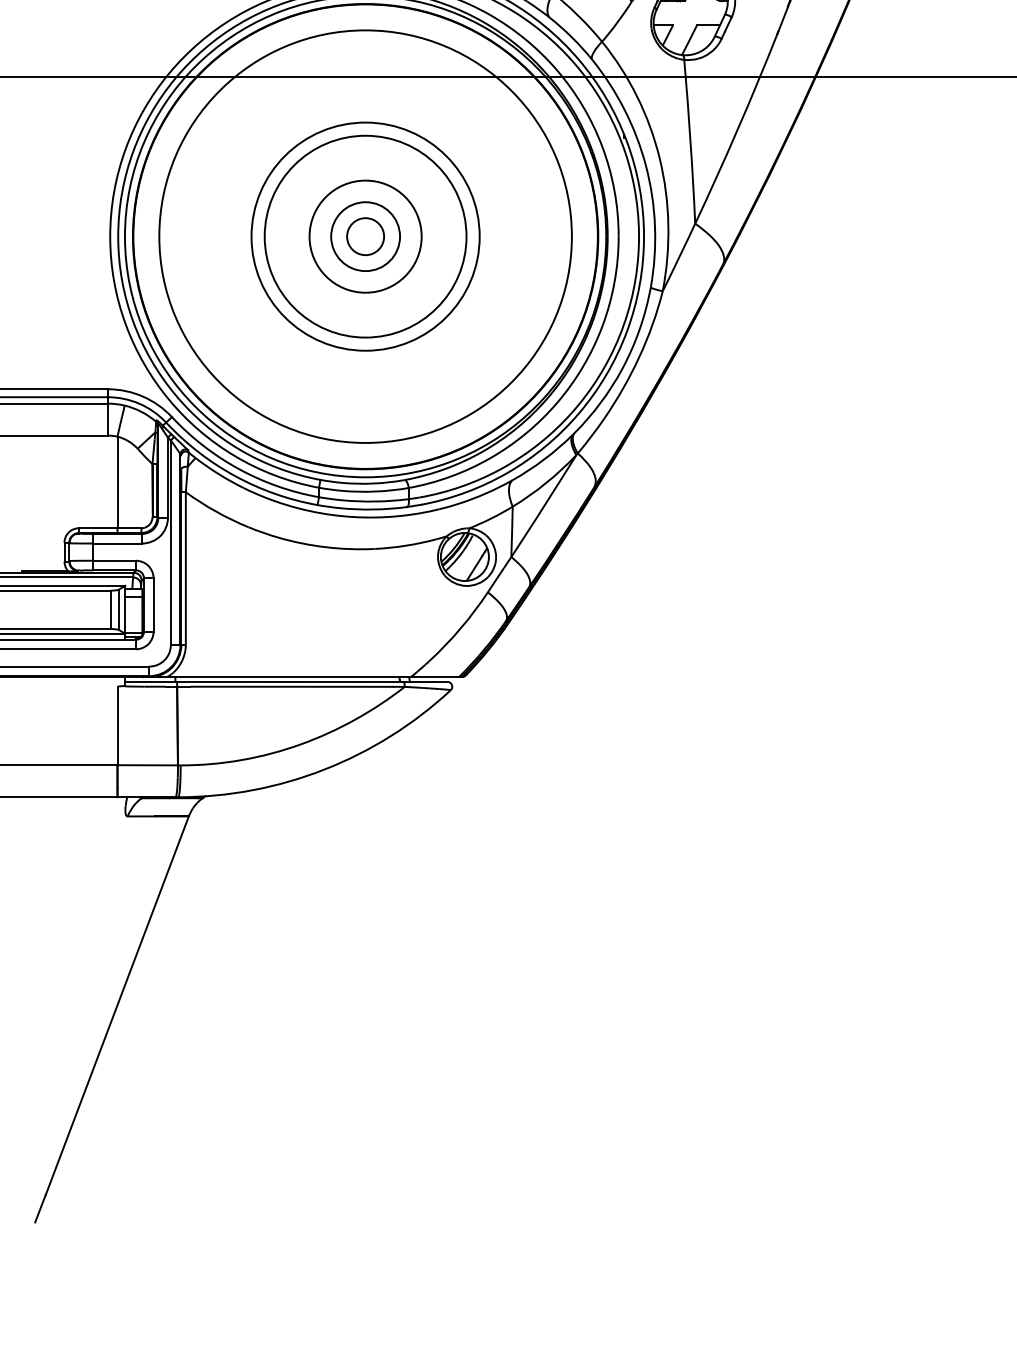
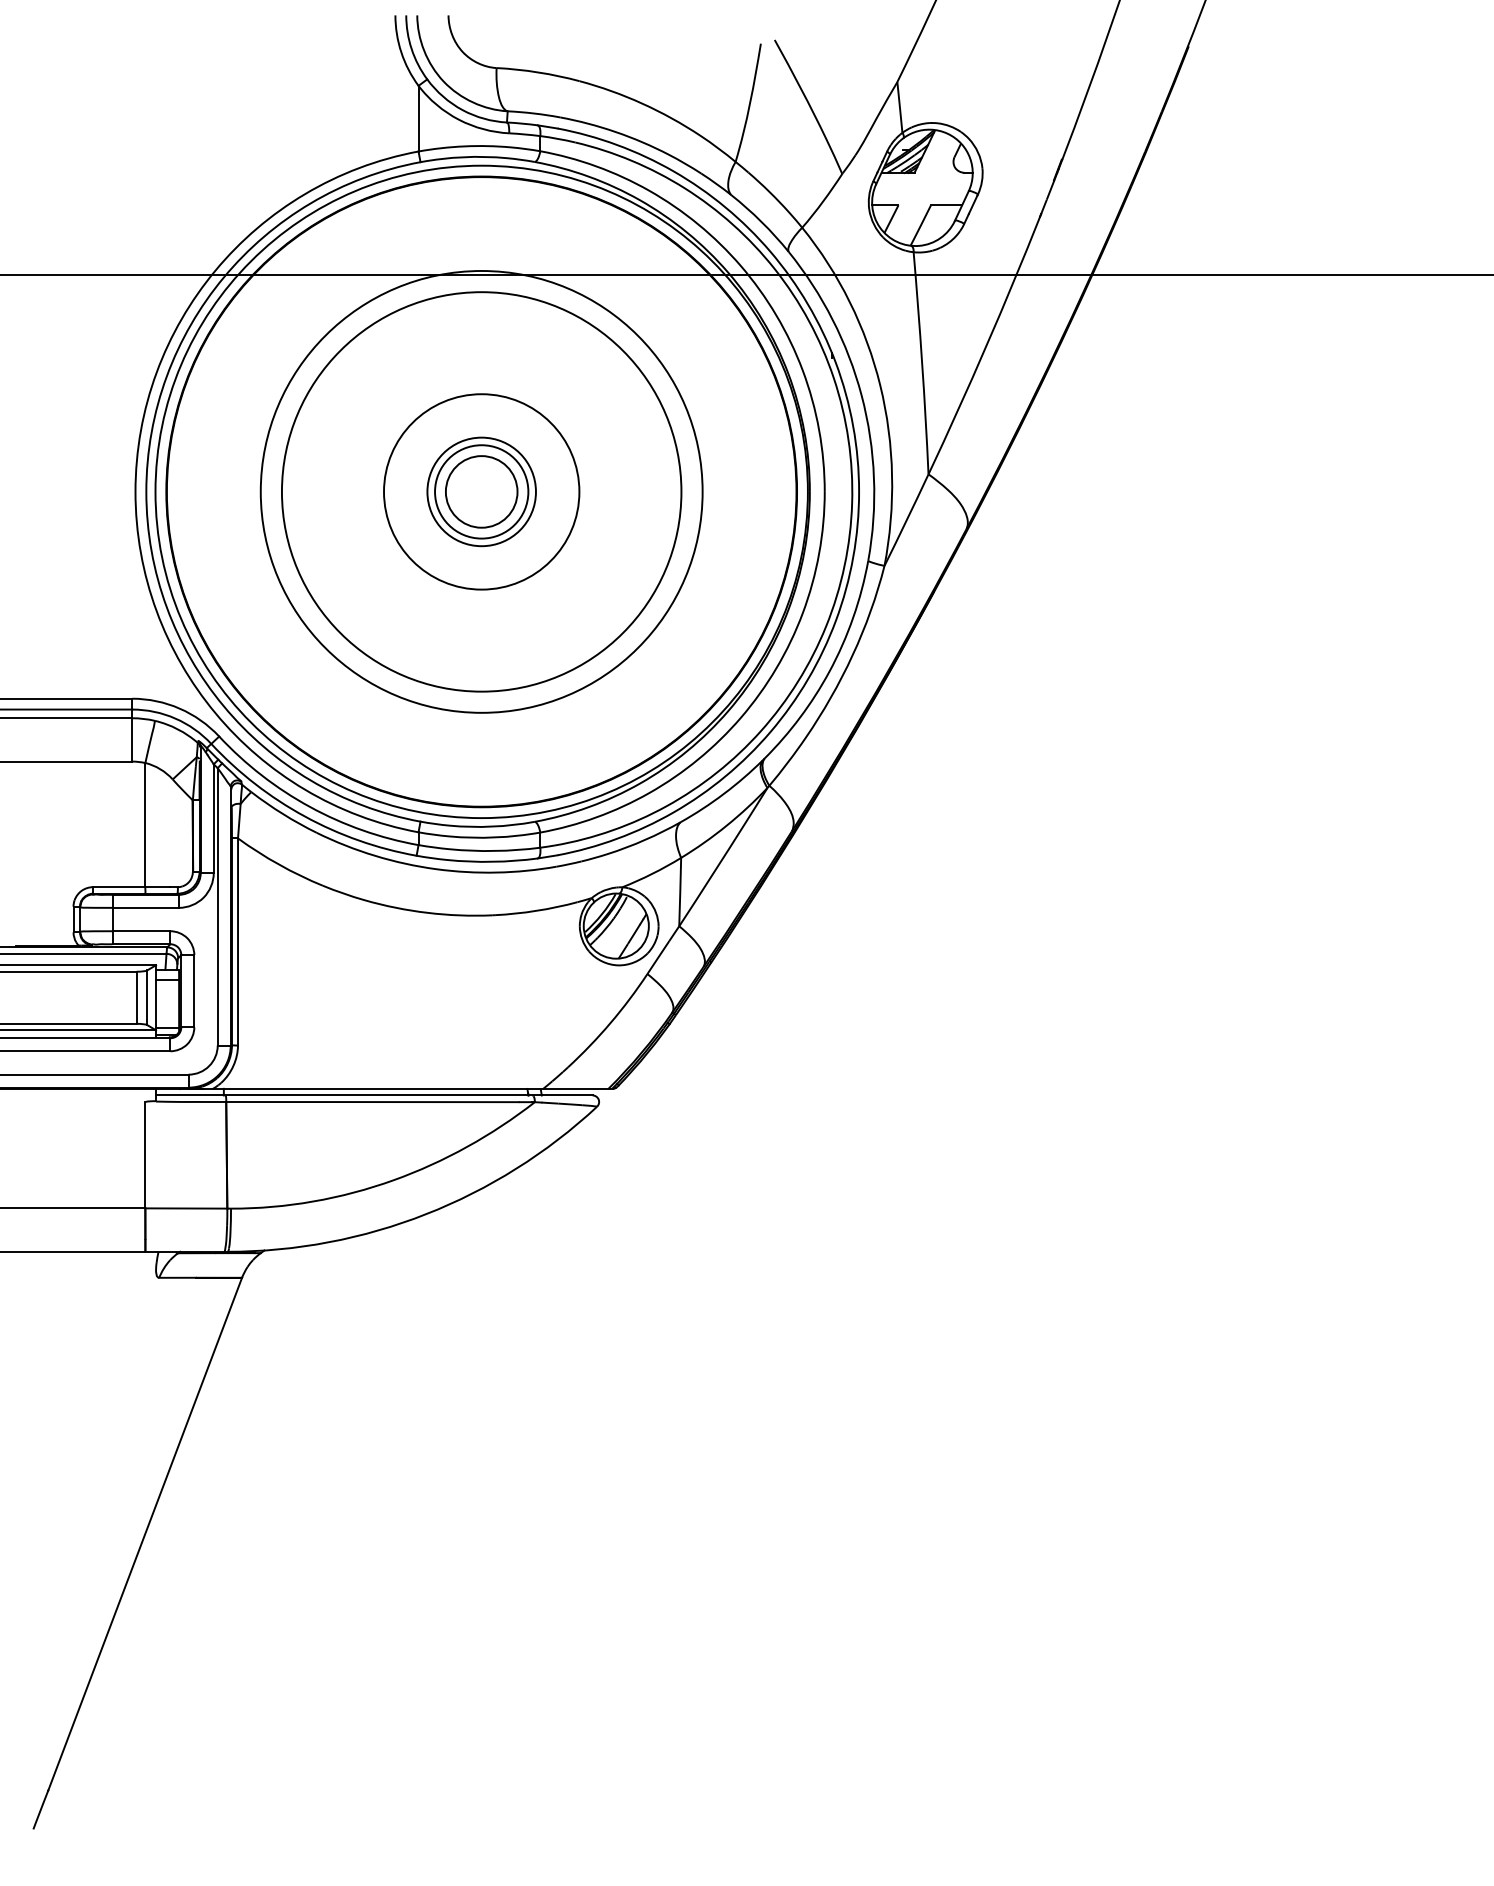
circle: (365, 236) -> (481, 491), size x0.71
circle: (365, 236) -> (481, 491), size x0.71
circle: (365, 236) -> (481, 491), size x0.71
circle: (365, 236) -> (481, 491), size x1.43
circle: (365, 236) -> (481, 491), size x1.43

